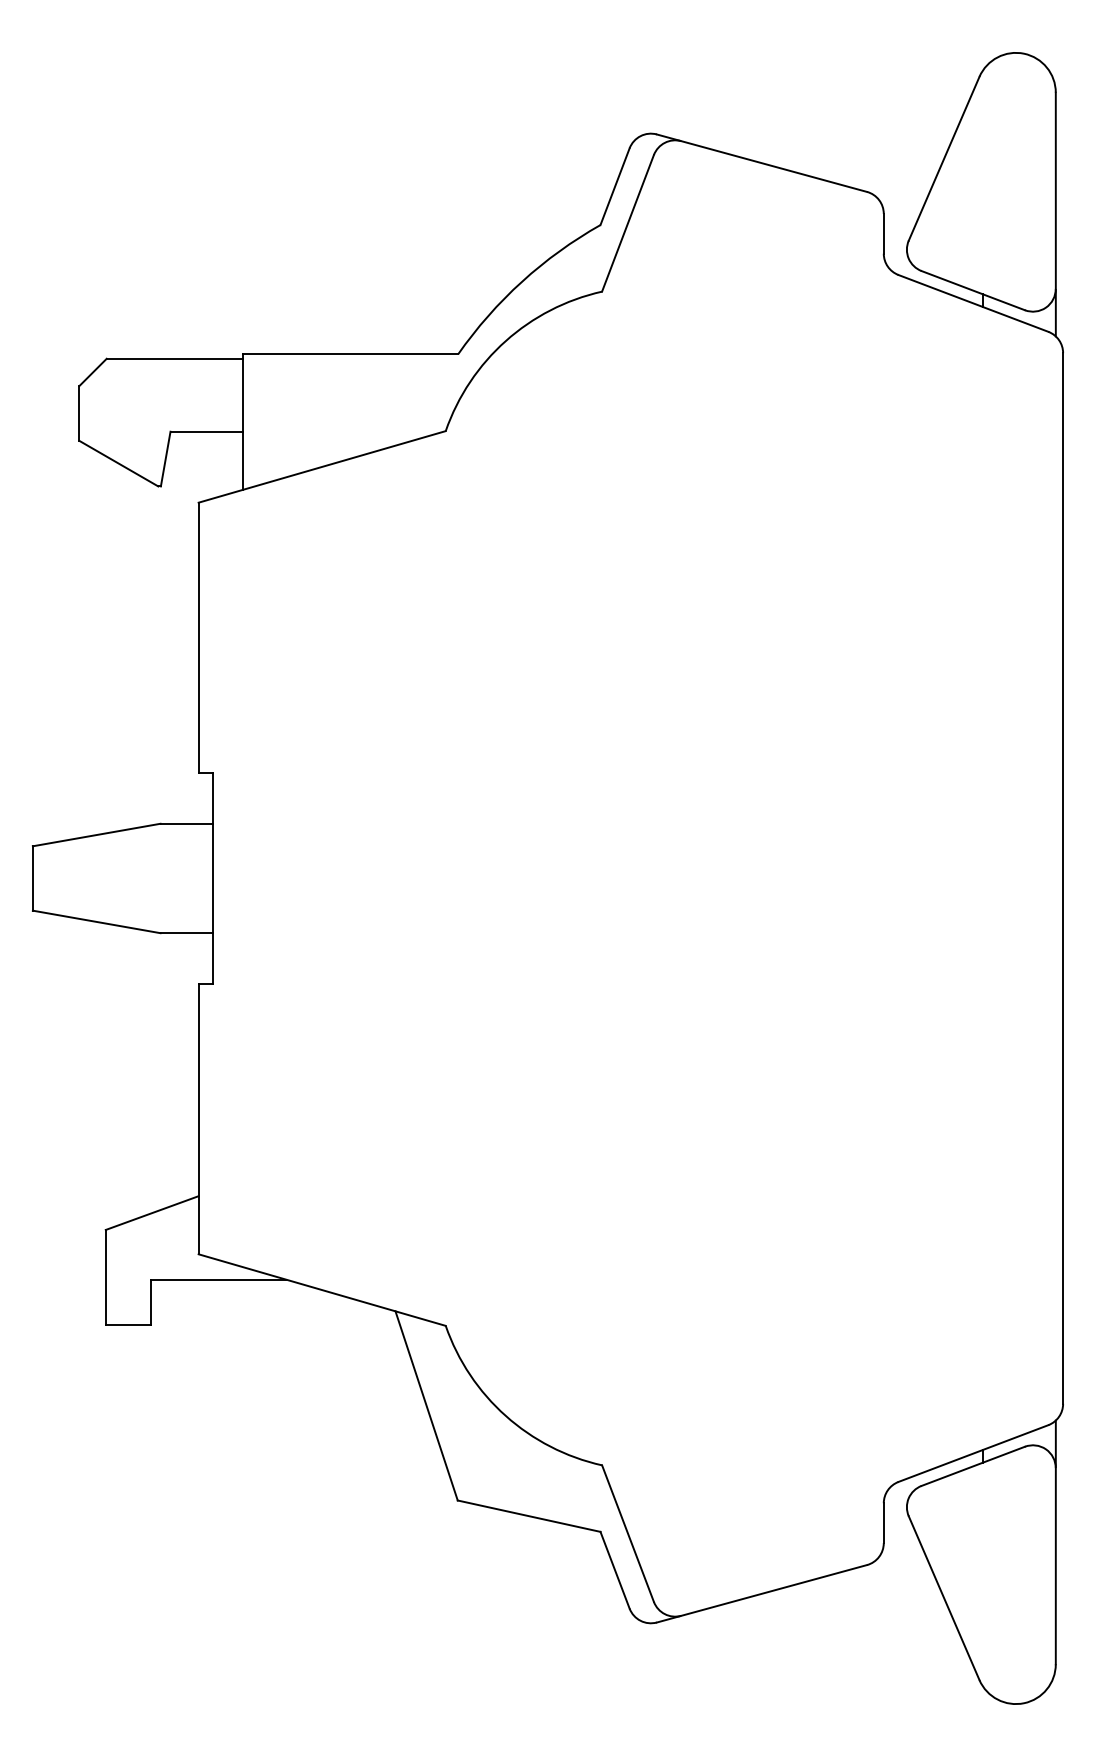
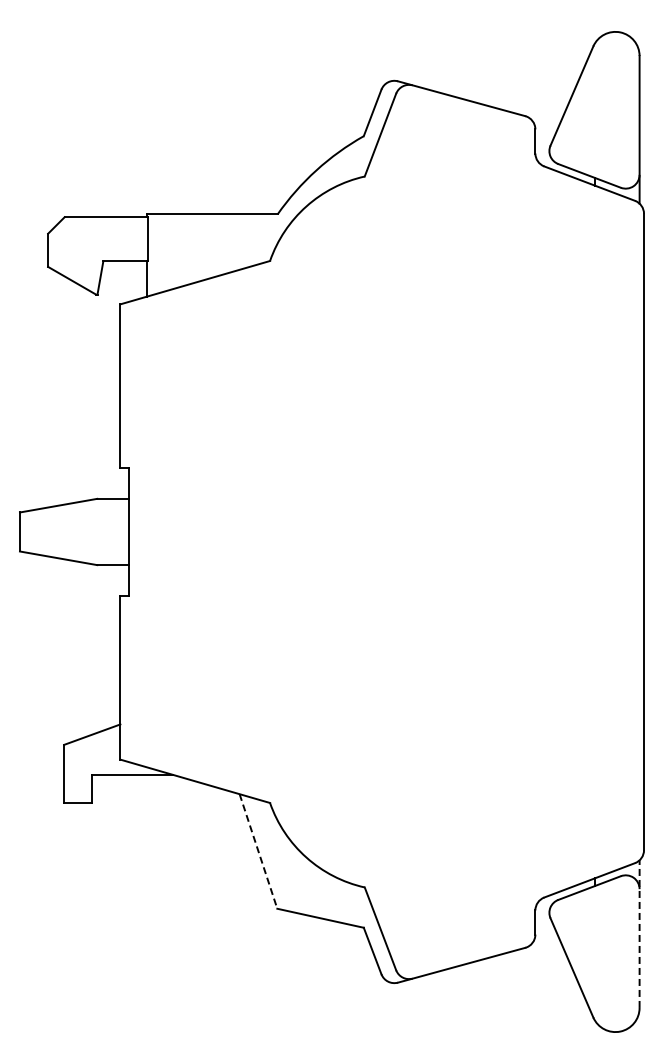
line: (426, 1405) -> (258, 851), solid -> dashed
line: (1055, 1542) -> (639, 934), solid -> dashed

